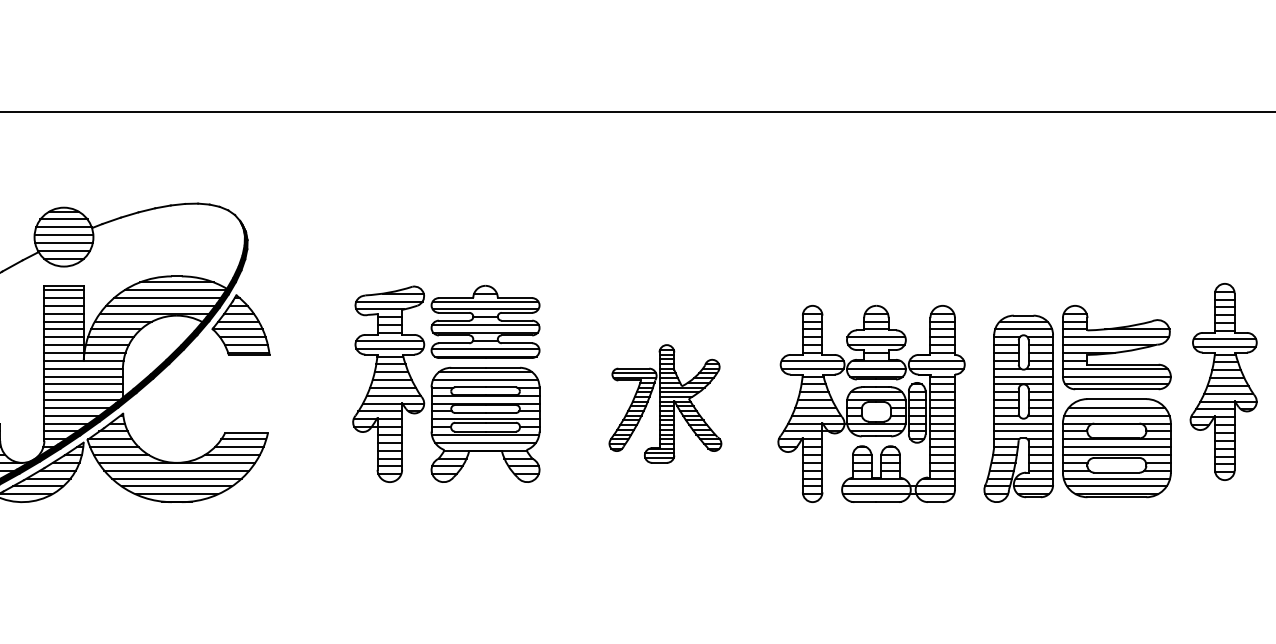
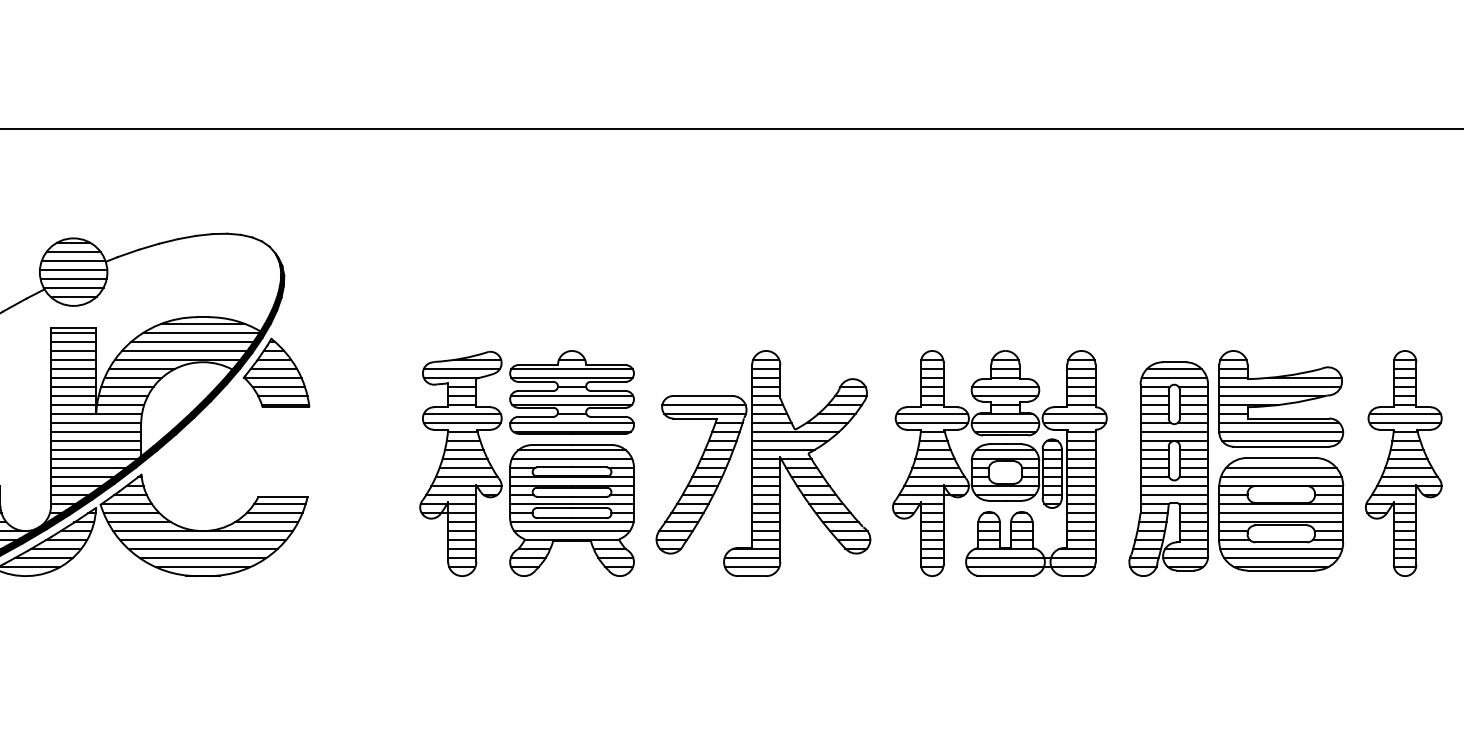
part: (1223, 381) -> (1403, 462), moved
part: (446, 383) -> (527, 462), moved
part: (665, 403) -> (763, 462), size x1.67

